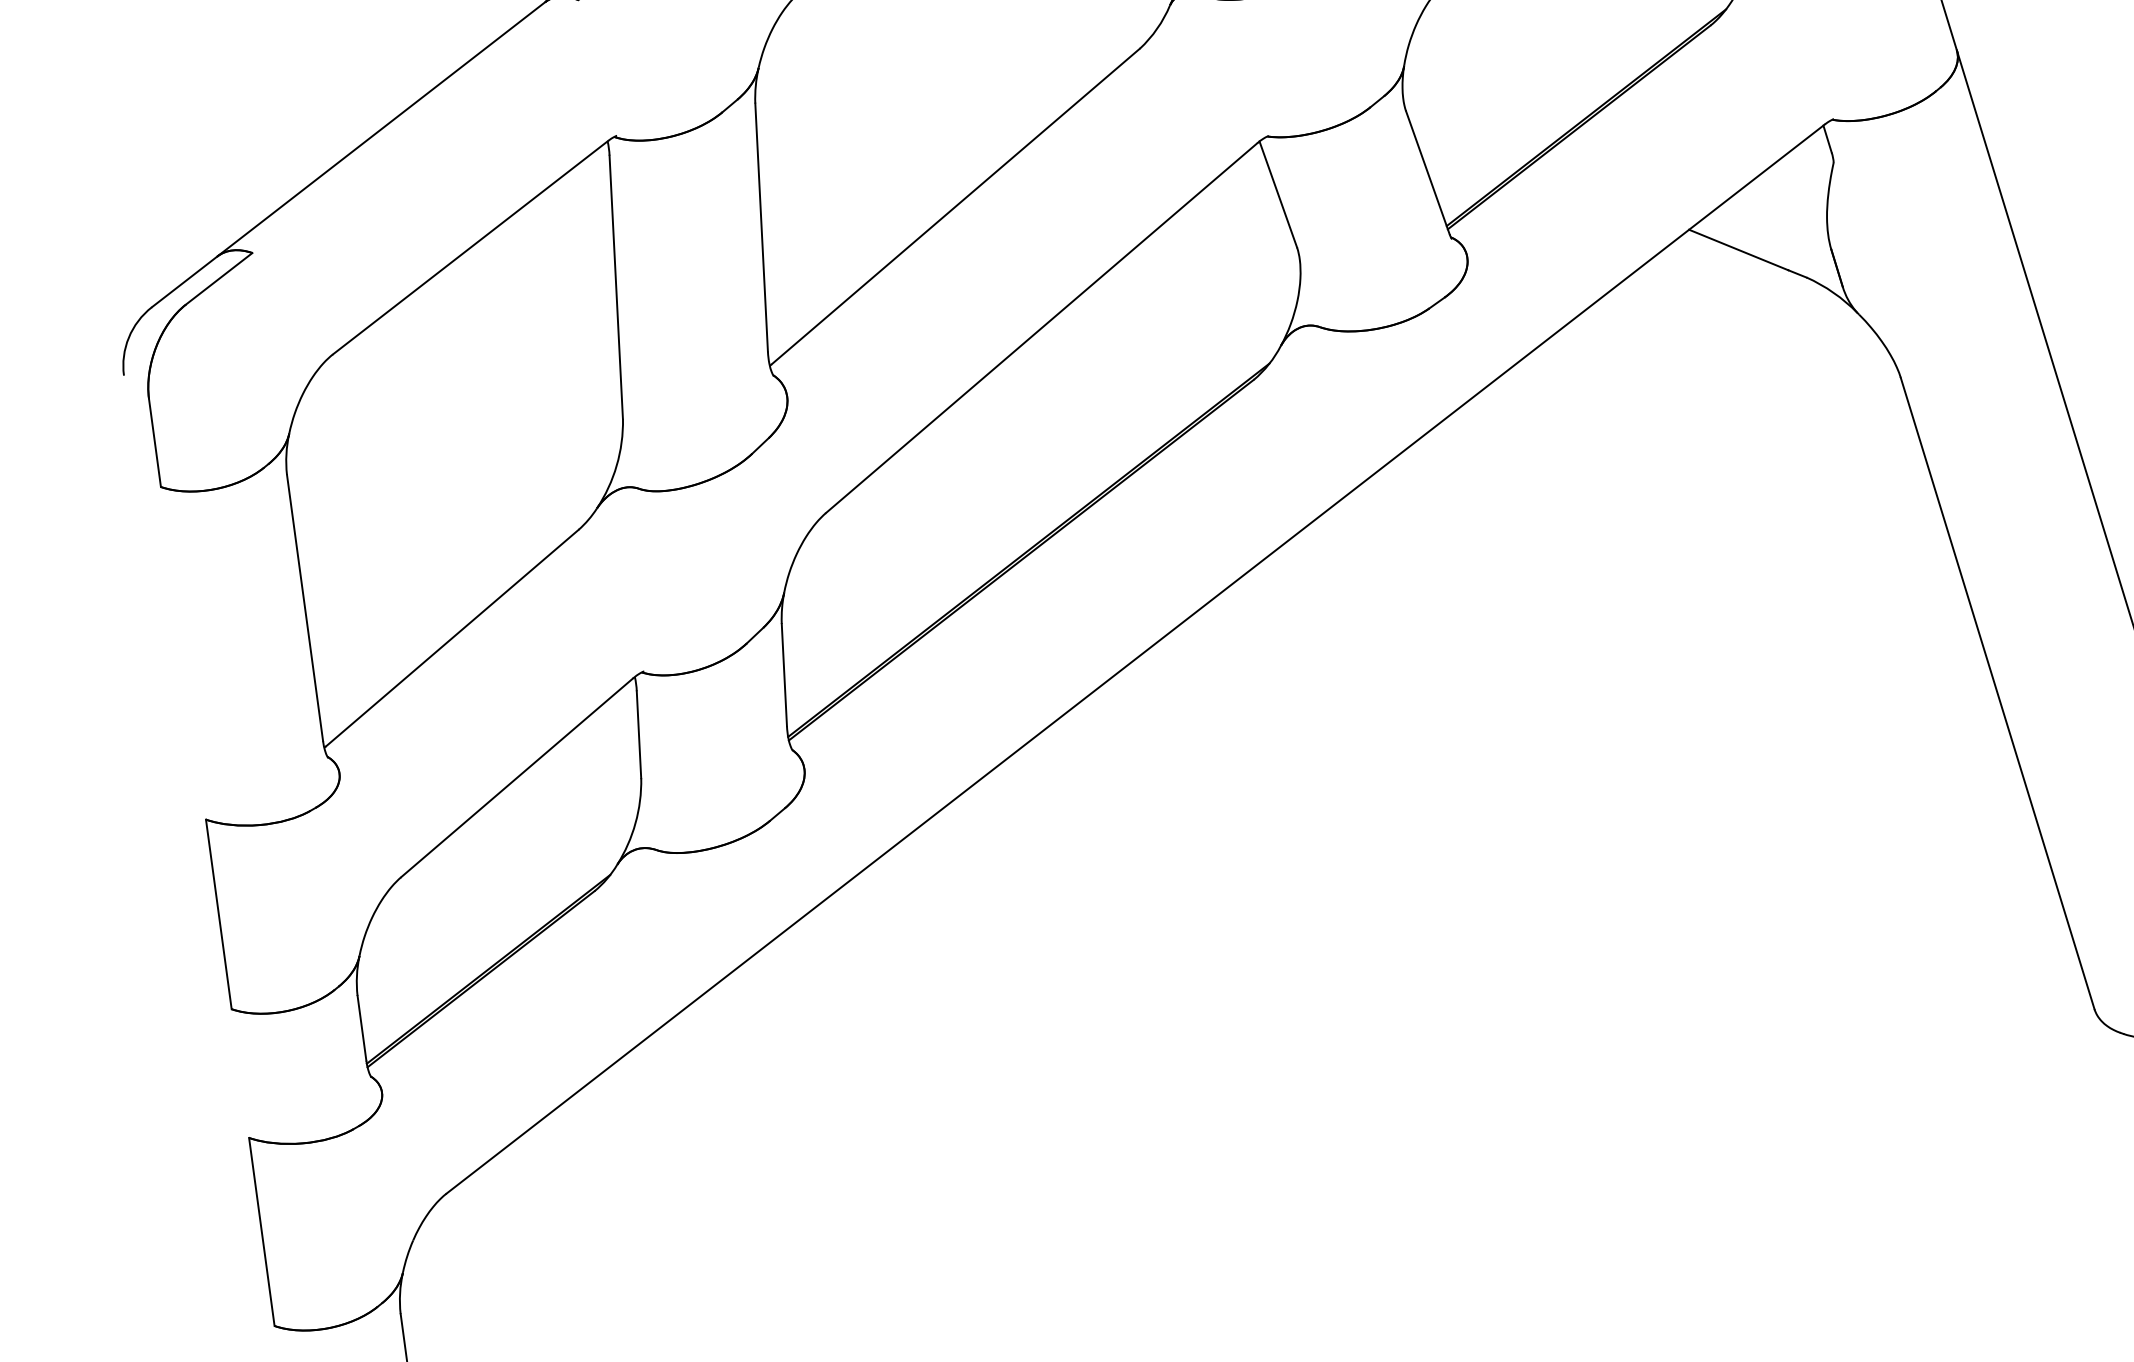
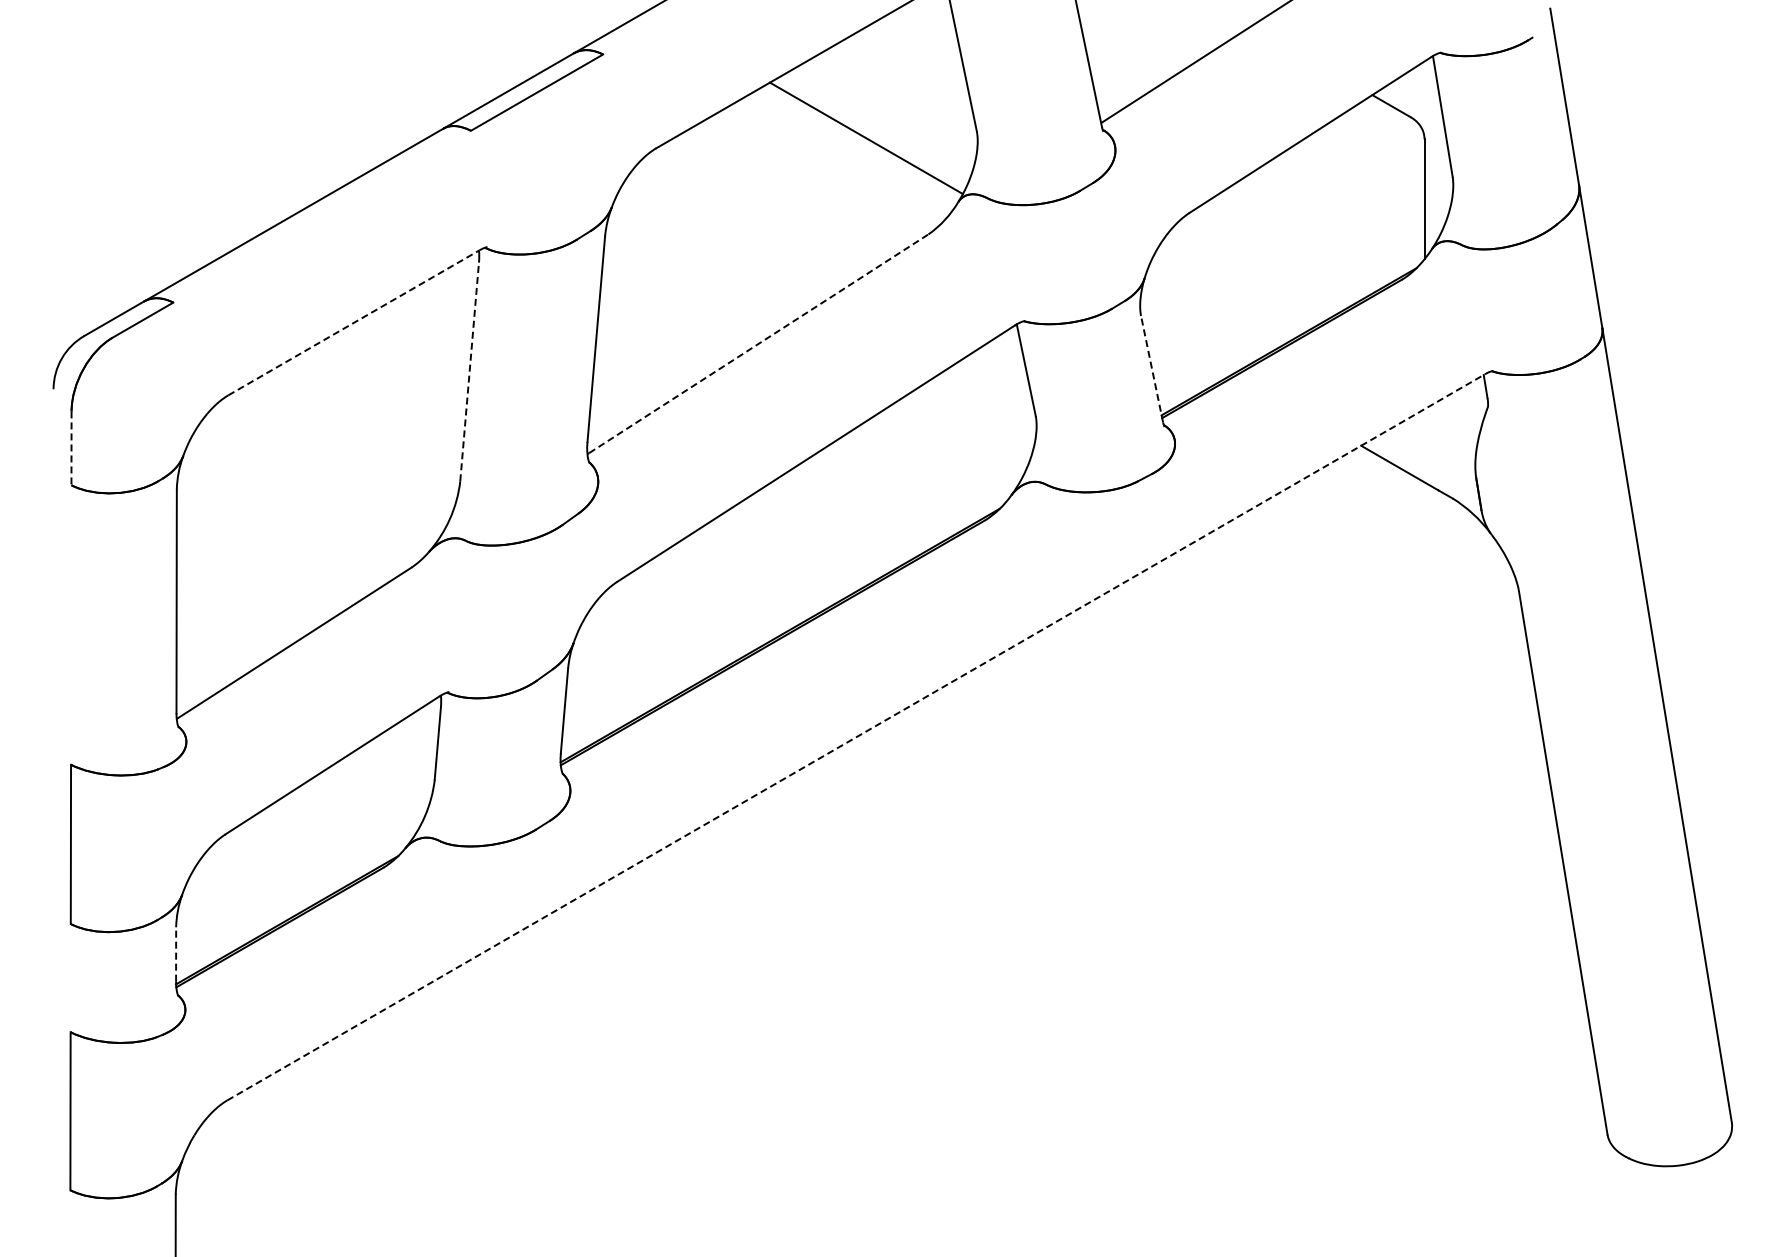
line: (1427, 171) -> (1151, 368), solid -> dashed
line: (955, 206) -> (758, 343), solid -> dashed
line: (470, 247) -> (353, 322), solid -> dashed
line: (616, 286) -> (469, 371), solid -> dashed
line: (154, 443) -> (71, 448), solid -> dashed
line: (1136, 659) -> (856, 737), solid -> dashed
line: (362, 1028) -> (176, 954), solid -> dashed

